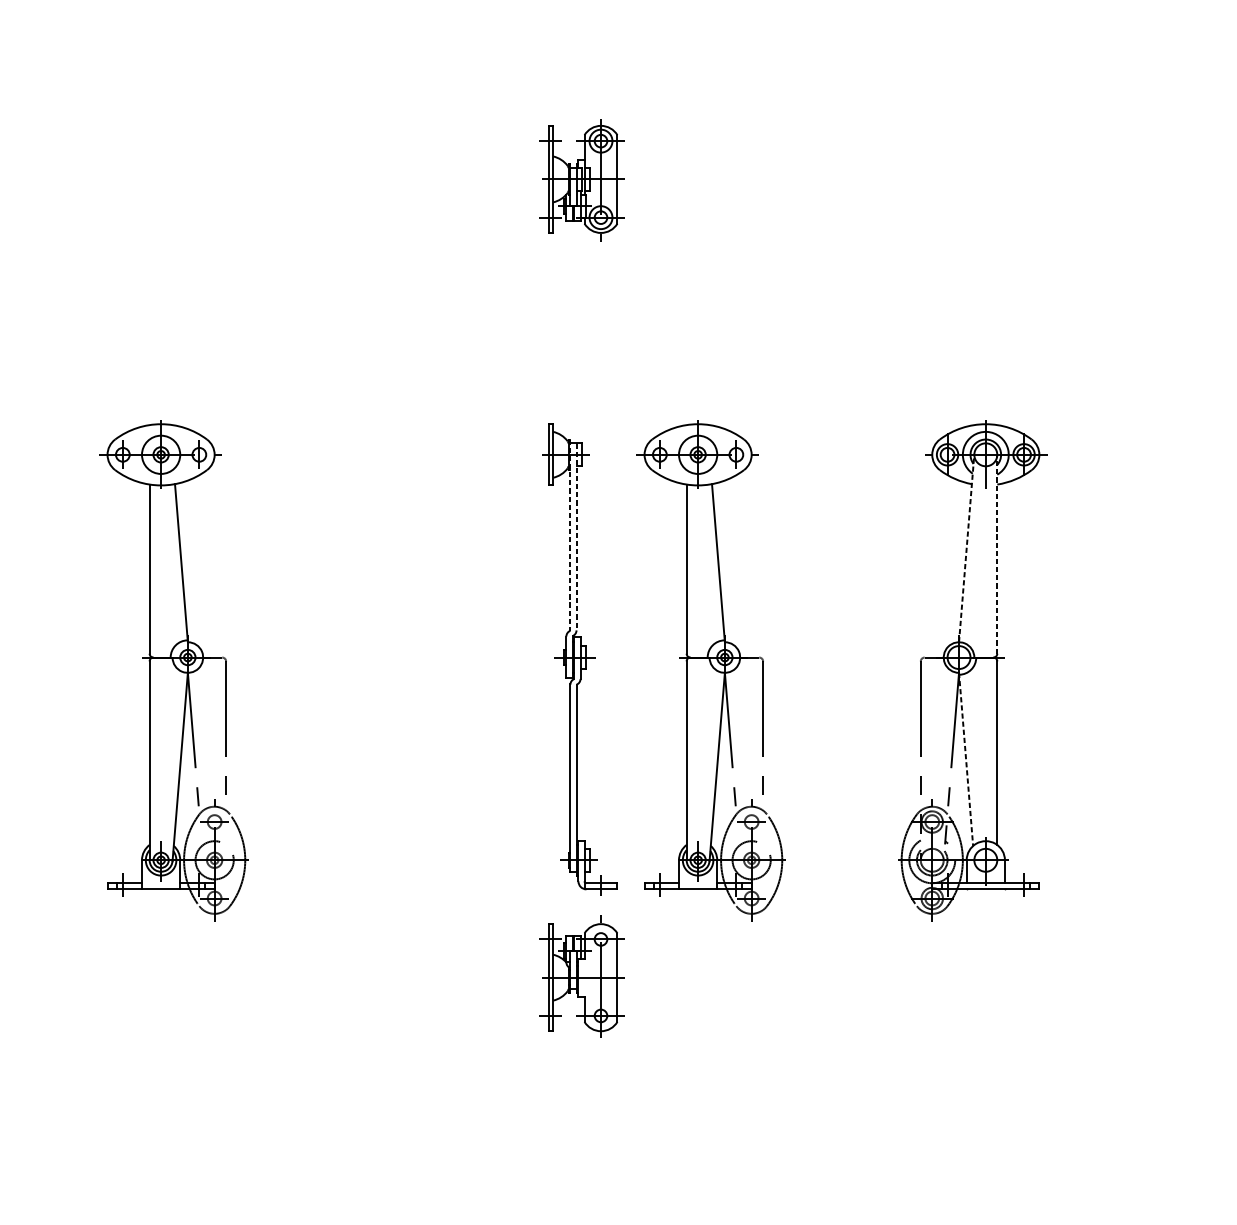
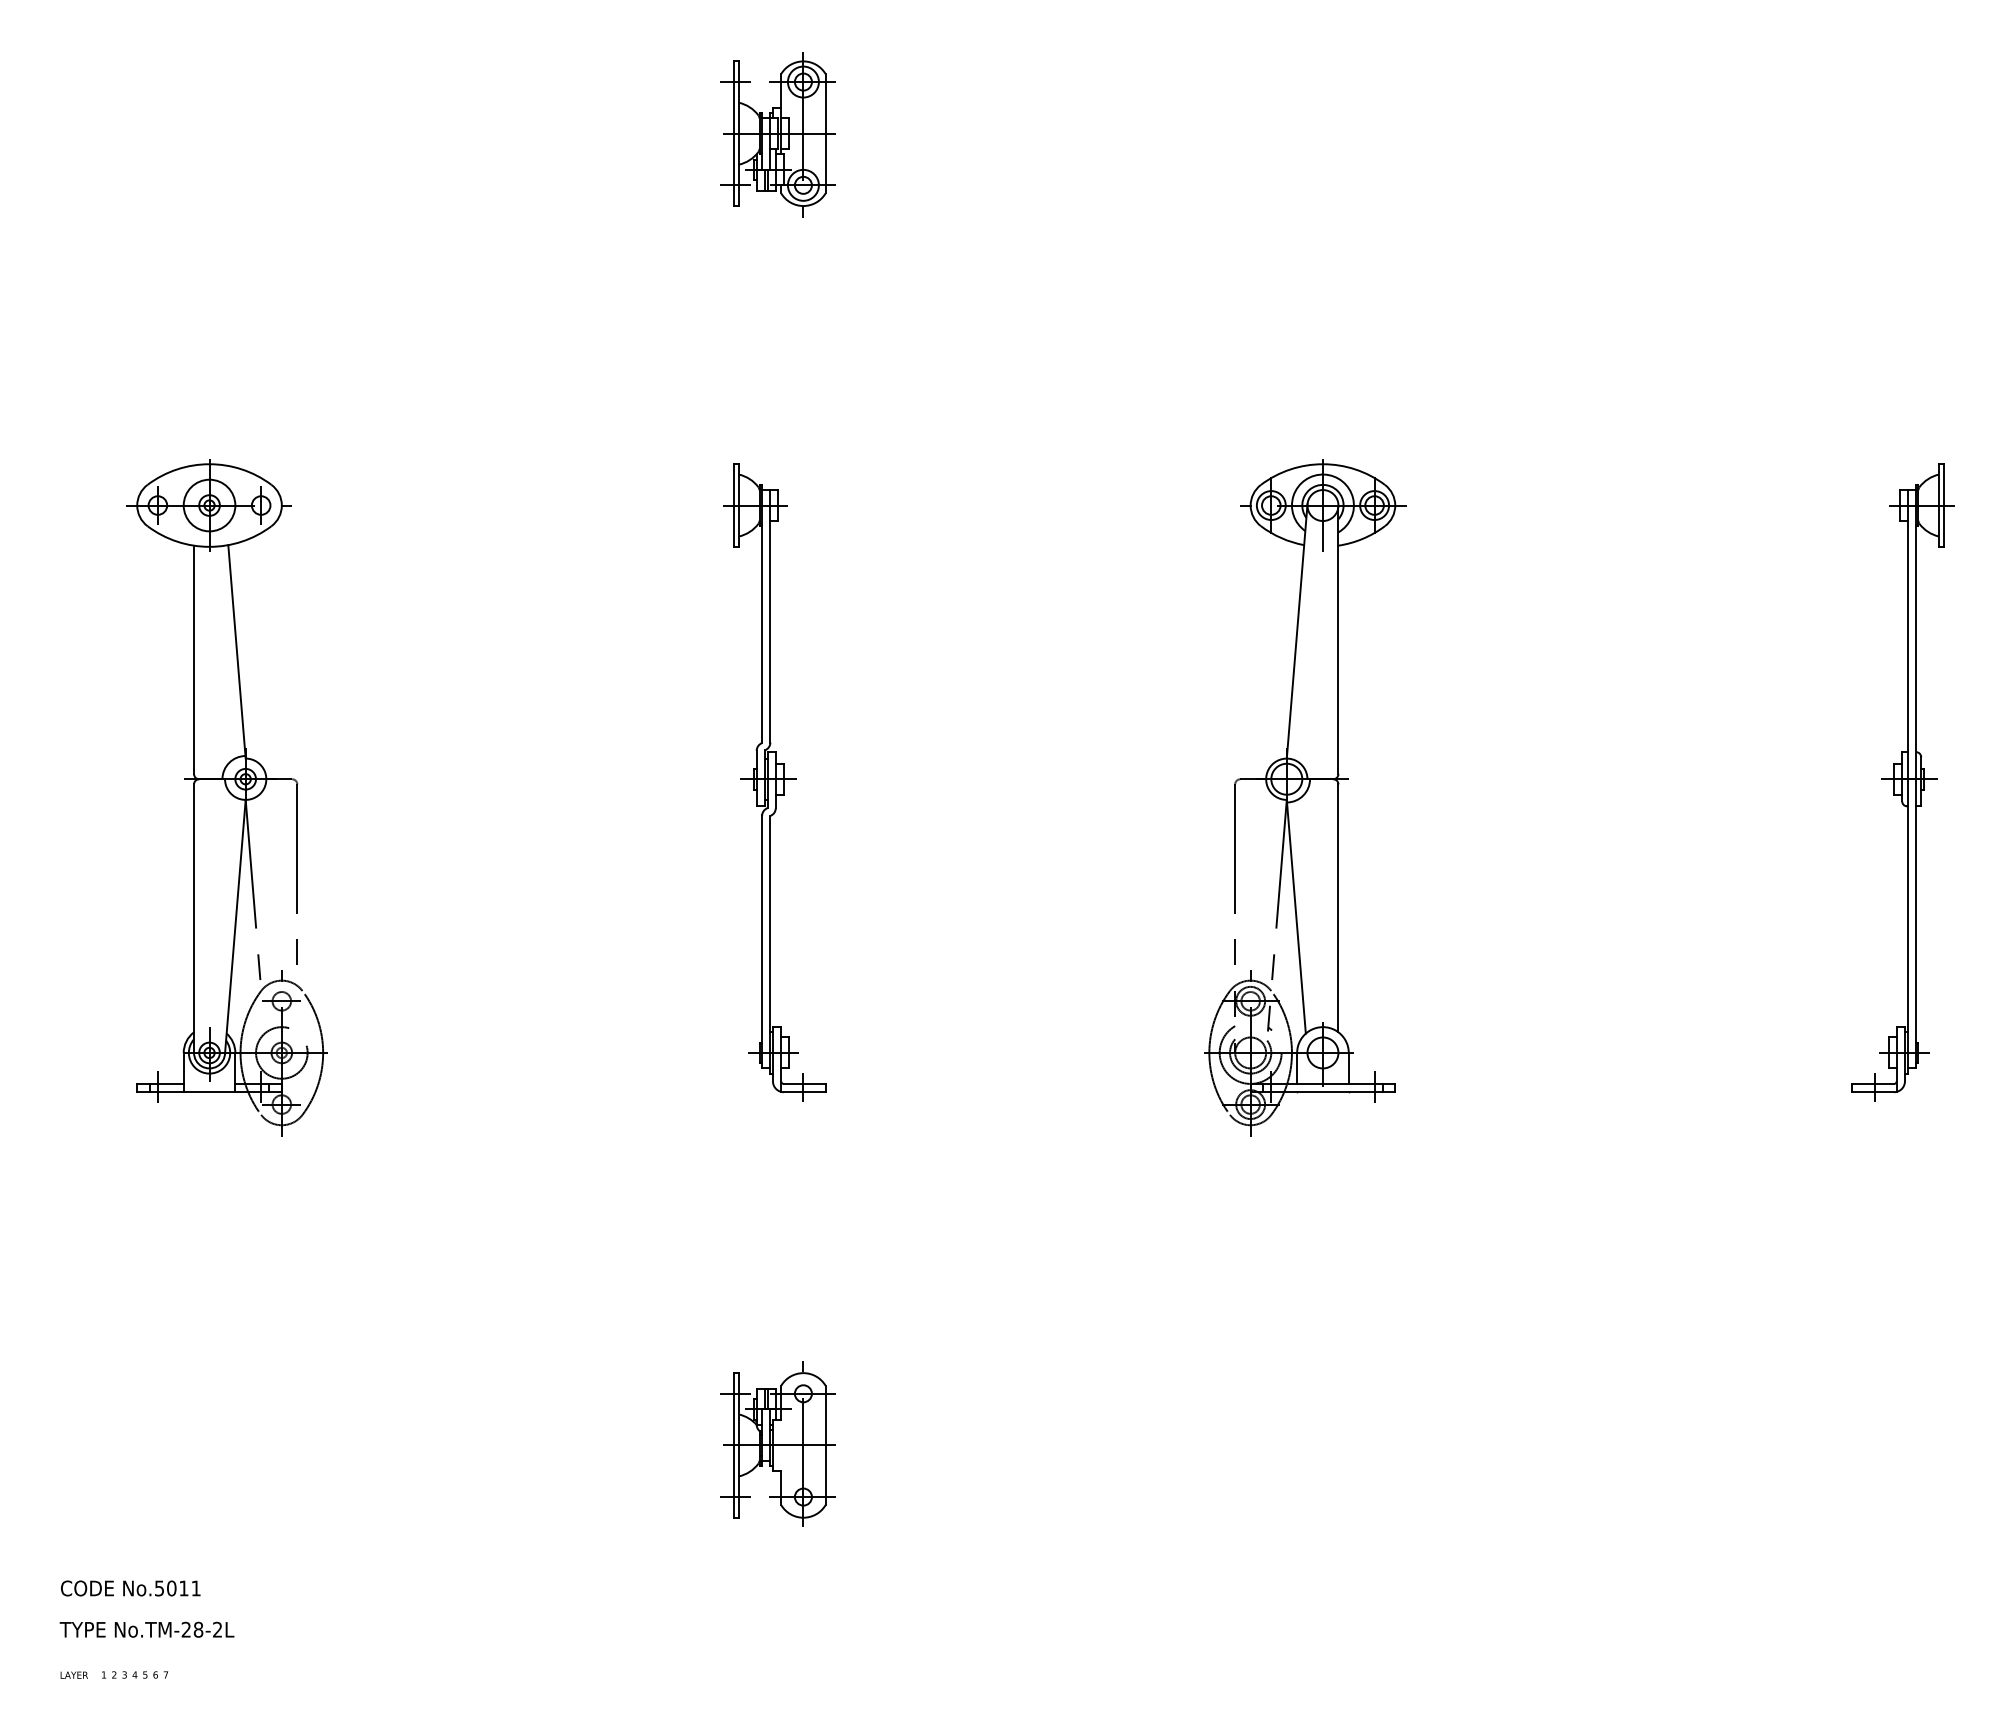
line: (570, 535) -> (762, 614), dashed -> solid
line: (576, 537) -> (770, 616), dashed -> solid
line: (966, 548) -> (1297, 631), dashed -> solid
line: (997, 554) -> (1338, 639), dashed -> solid
part: (710, 671) -> (951, 797), removed
line: (966, 759) -> (1296, 917), dashed -> solid
part: (581, 976) -> (777, 1443), moved

